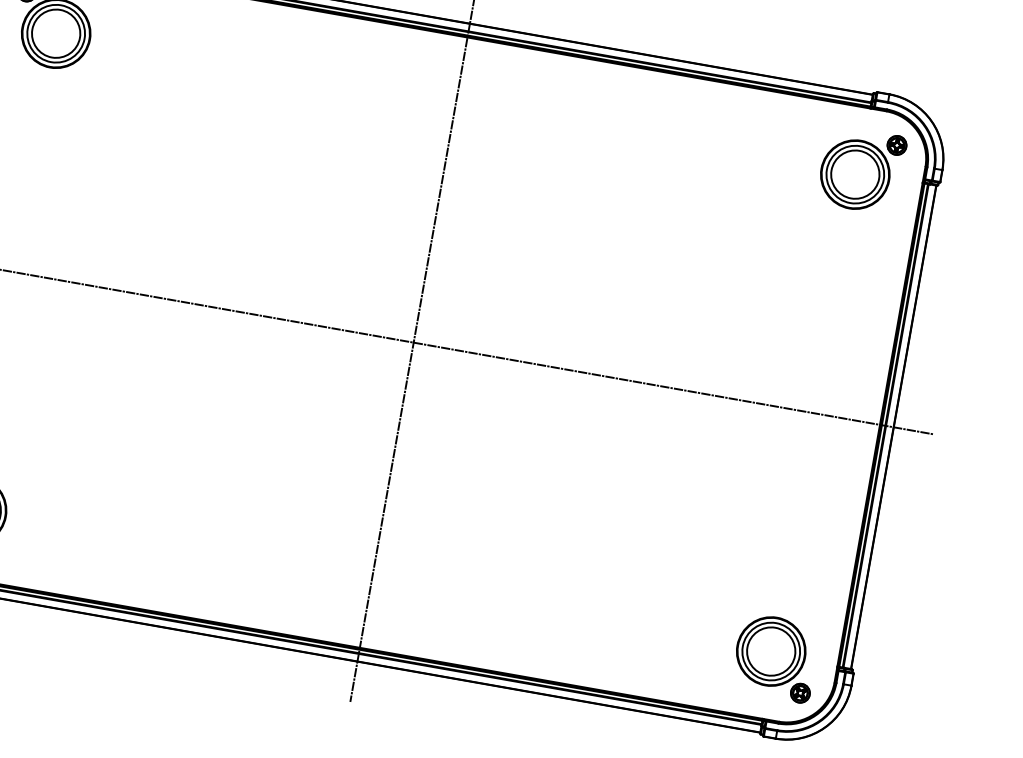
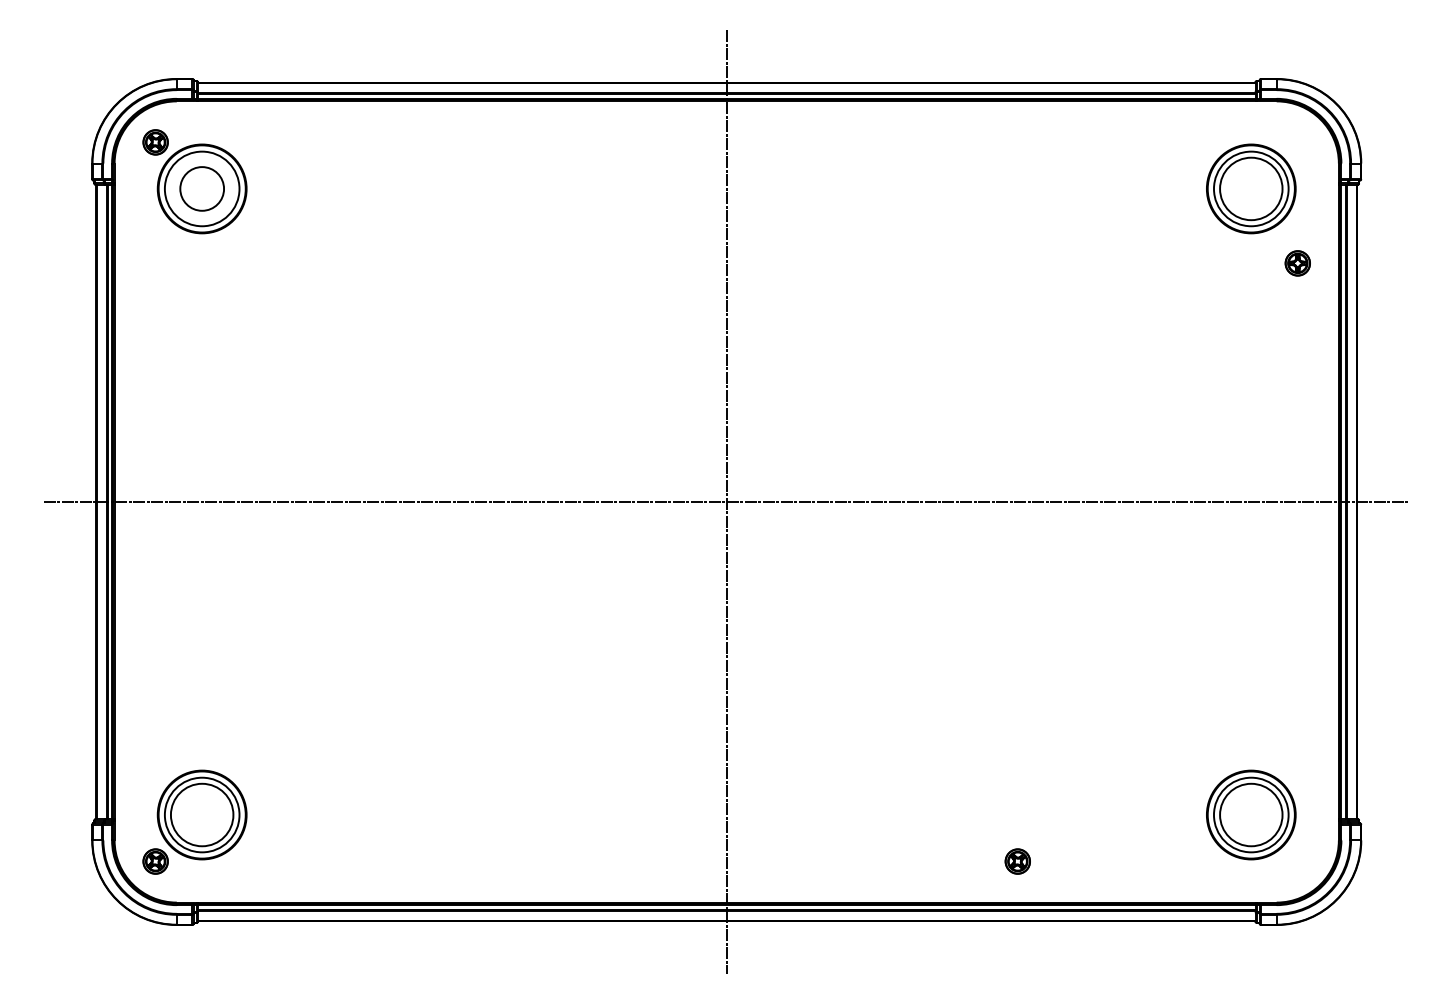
circle: (55, 33) -> (201, 188), size x0.7
part: (896, 145) -> (1297, 263), moved
part: (800, 693) -> (1017, 861), moved

